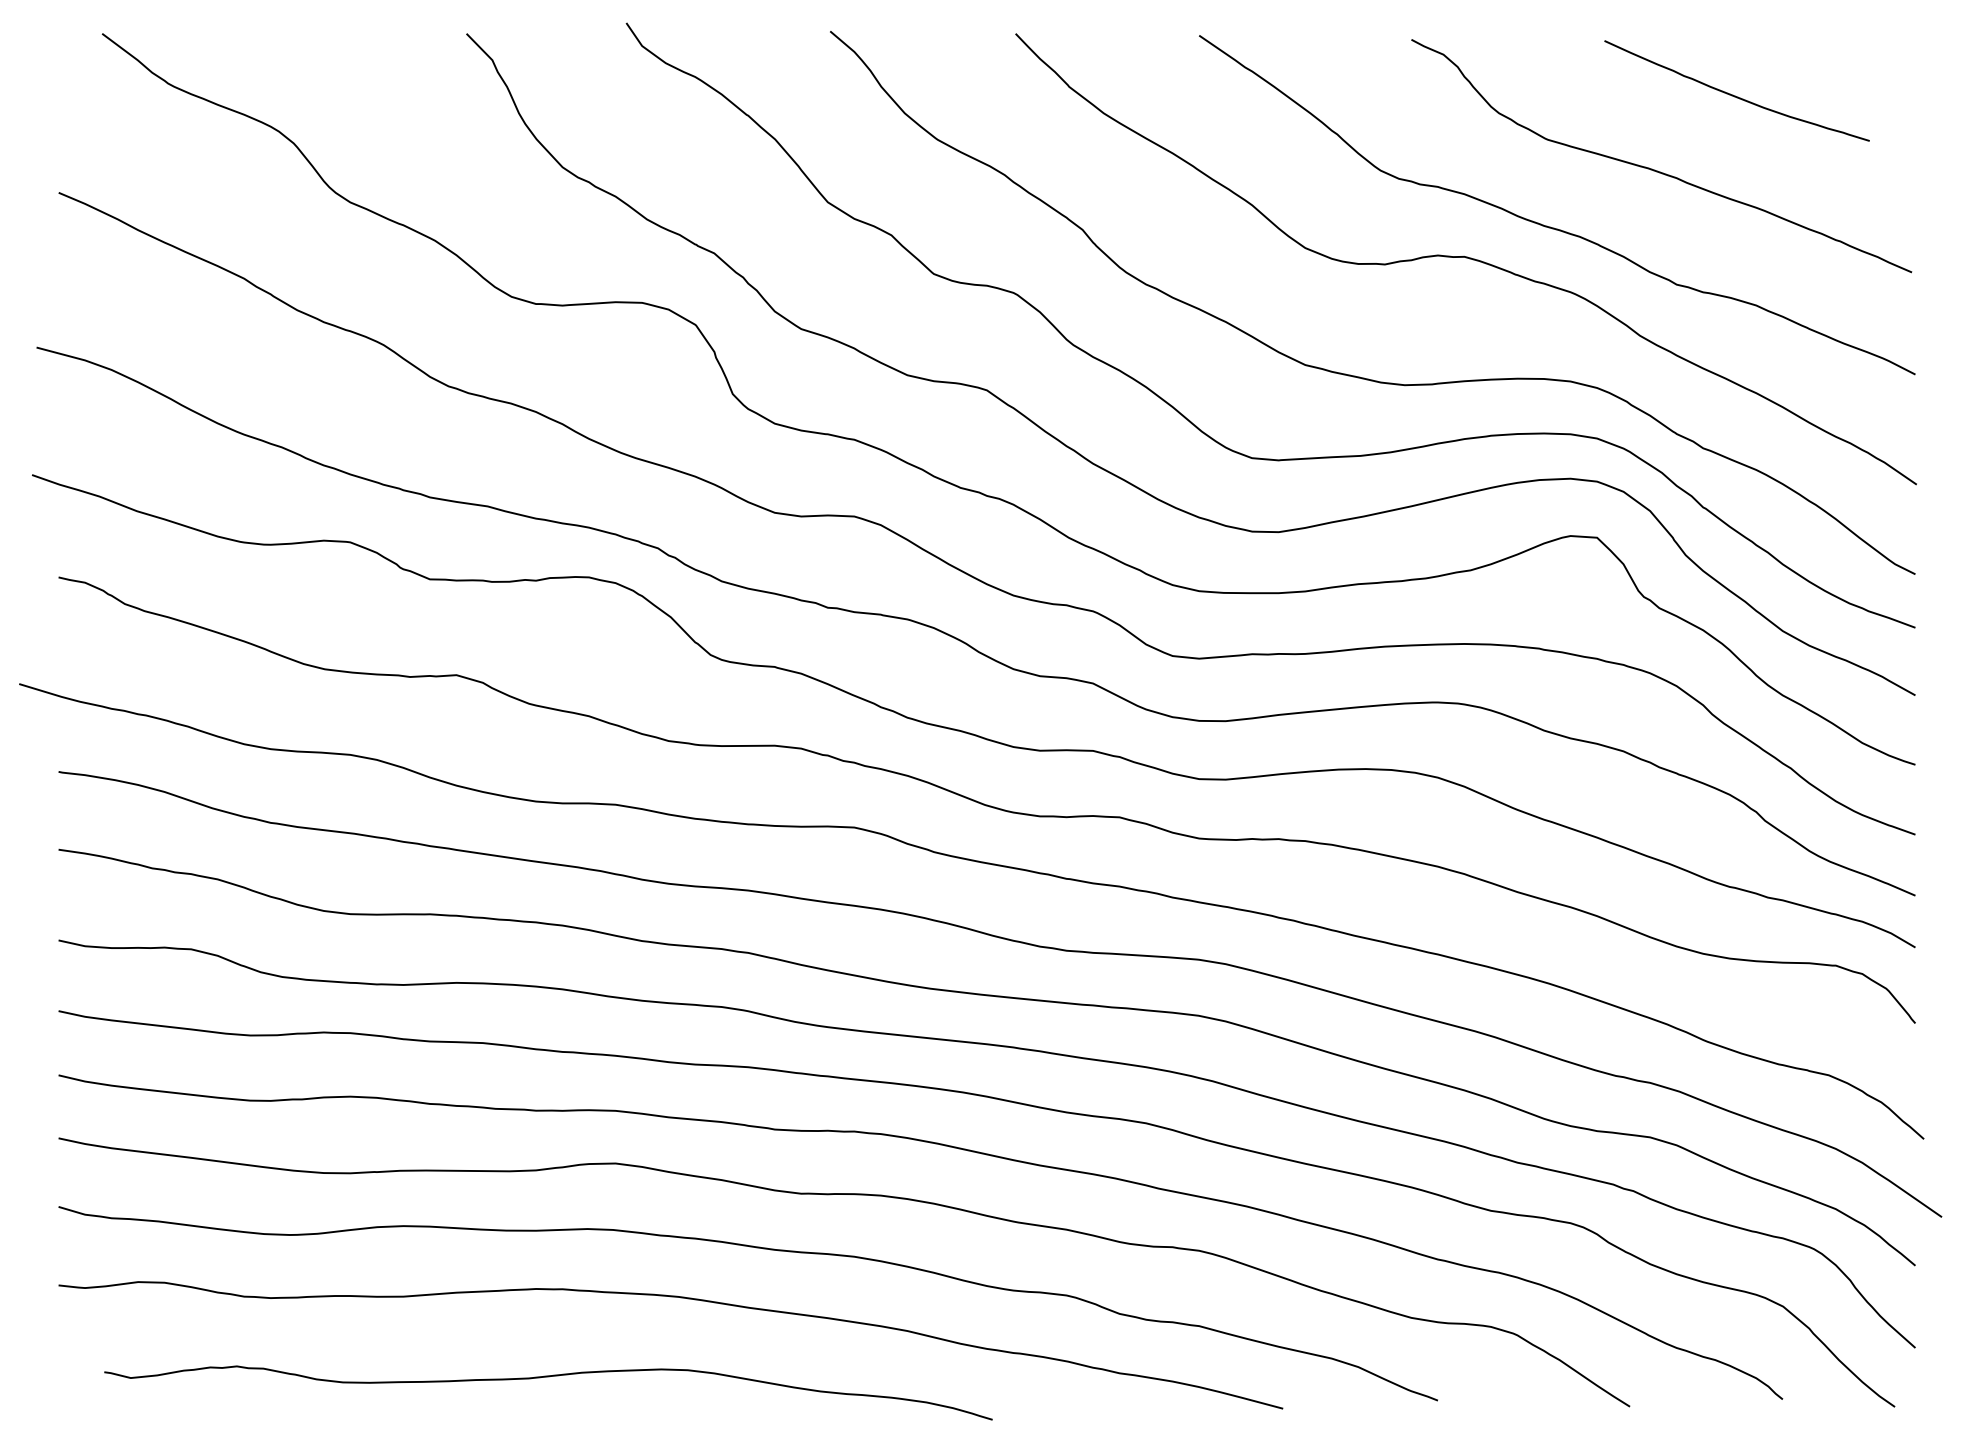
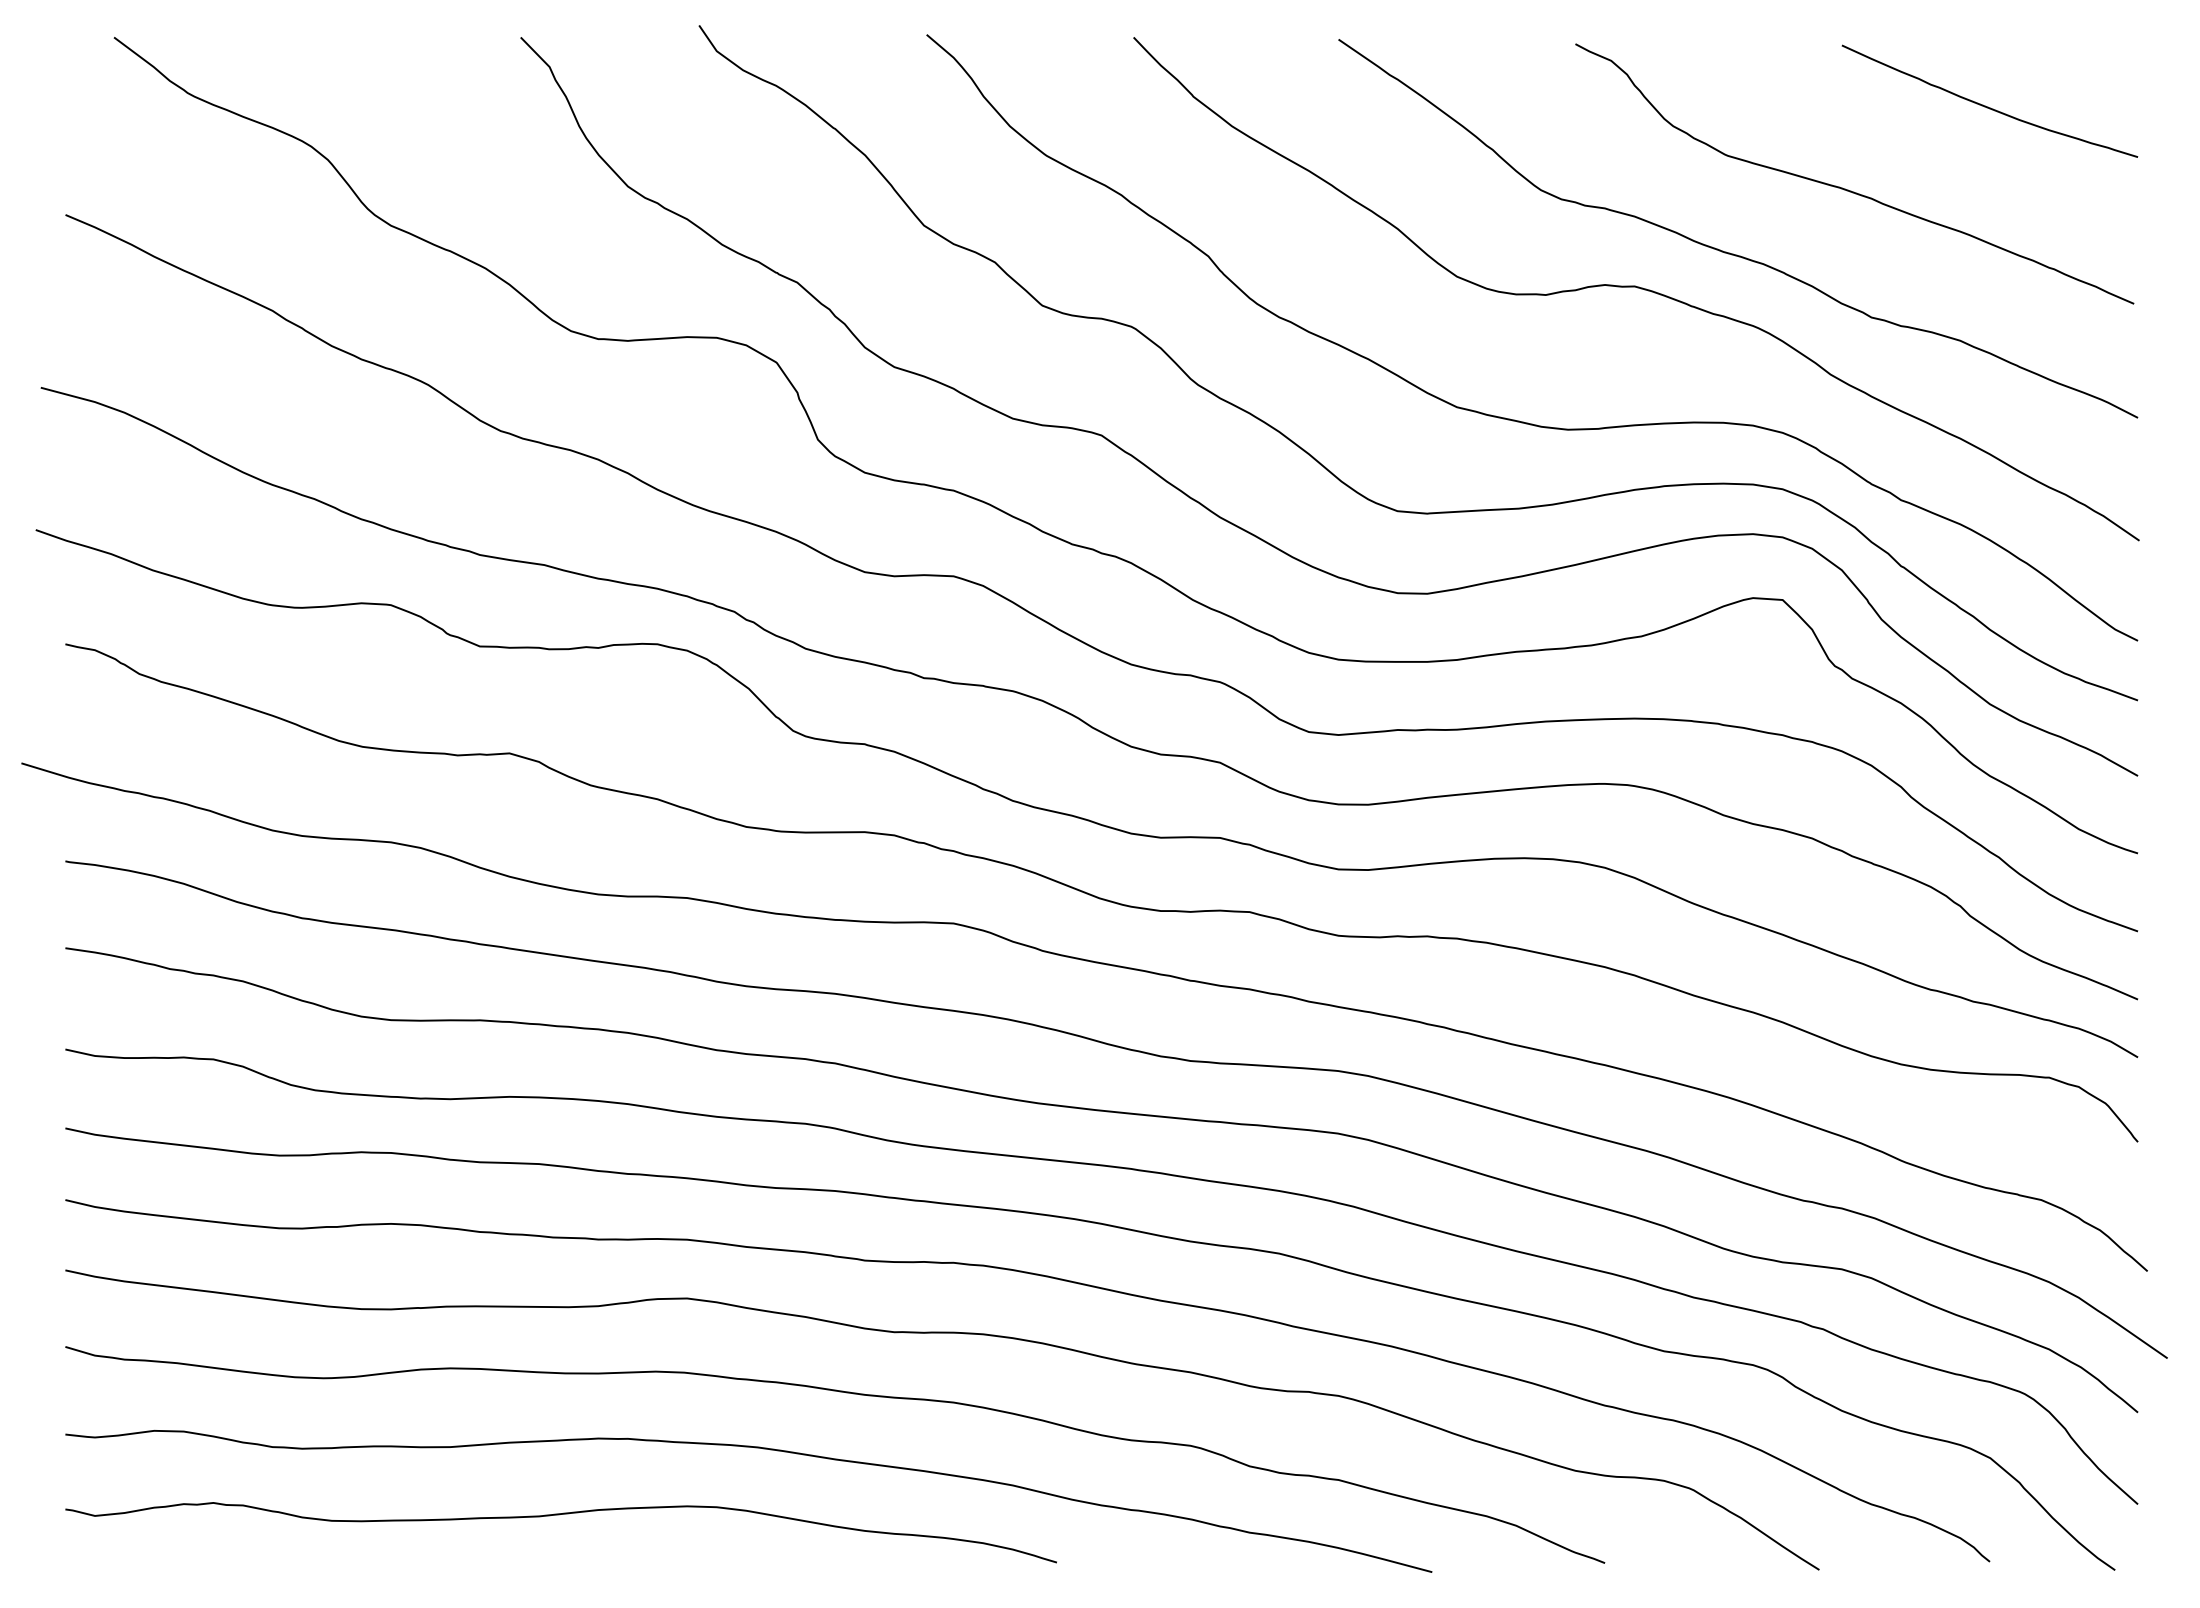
curve: (1735, 95) -> (1988, 106), moved
curve: (546, 1377) -> (559, 1515), moved

